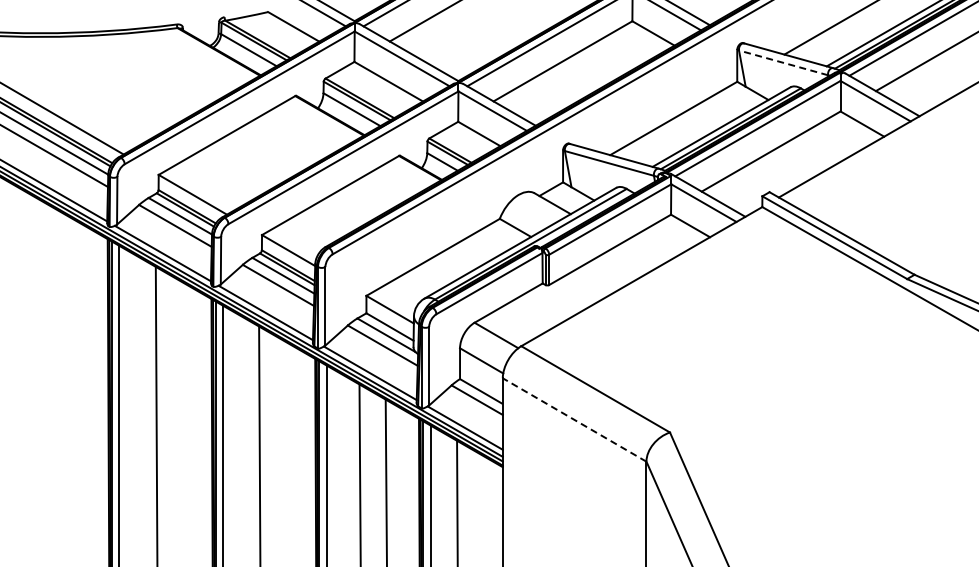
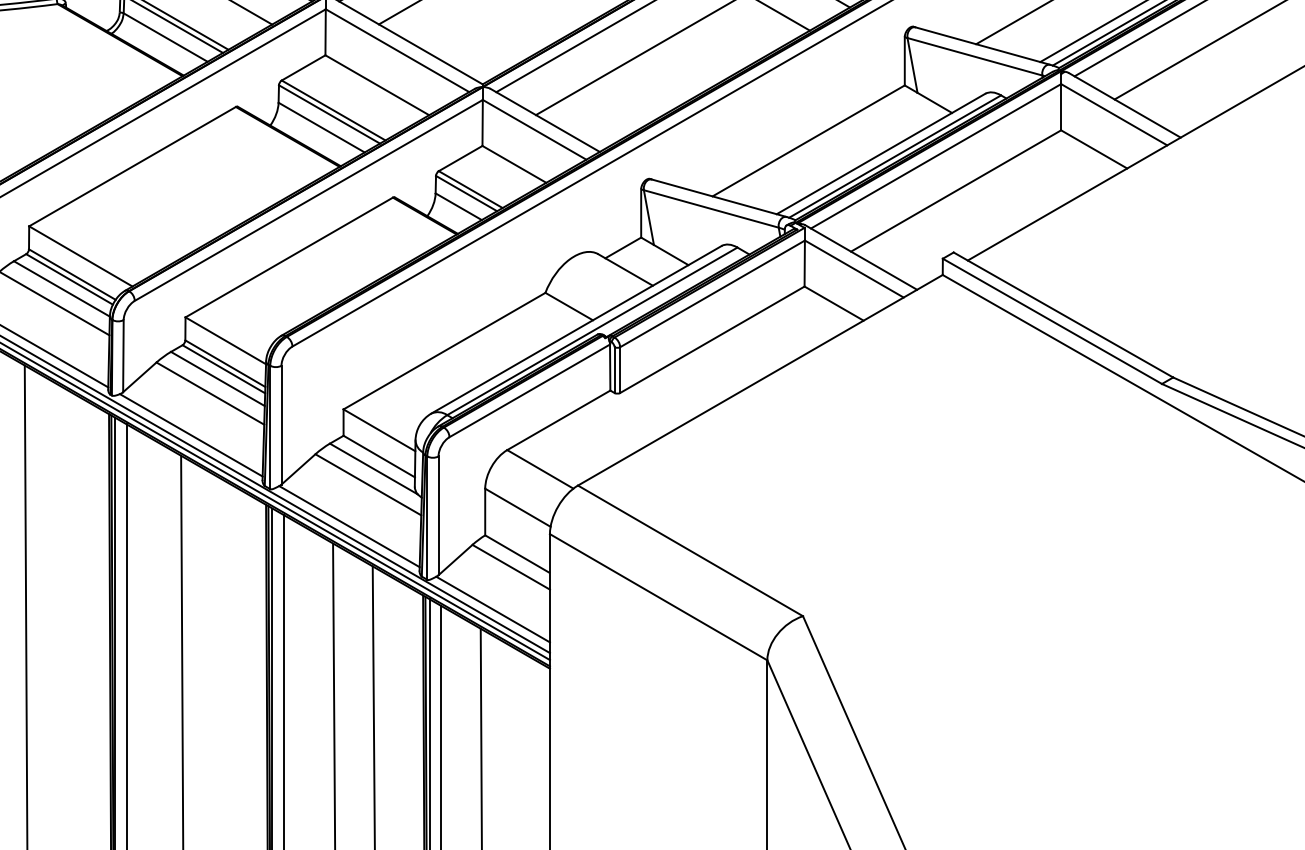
line: (783, 62) -> (974, 56), dashed -> solid
line: (574, 419) -> (658, 596), dashed -> solid

